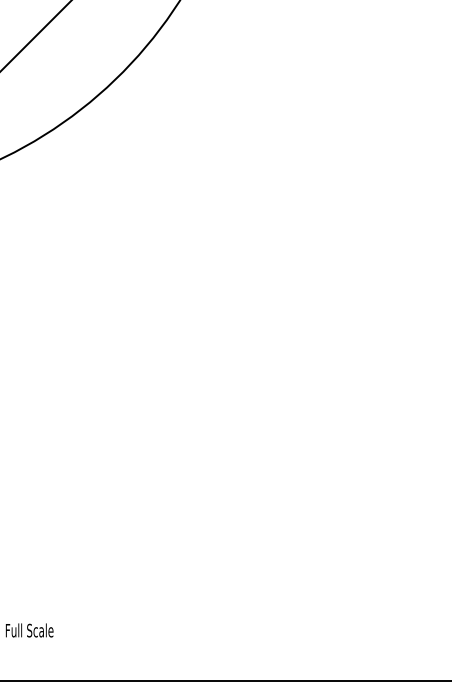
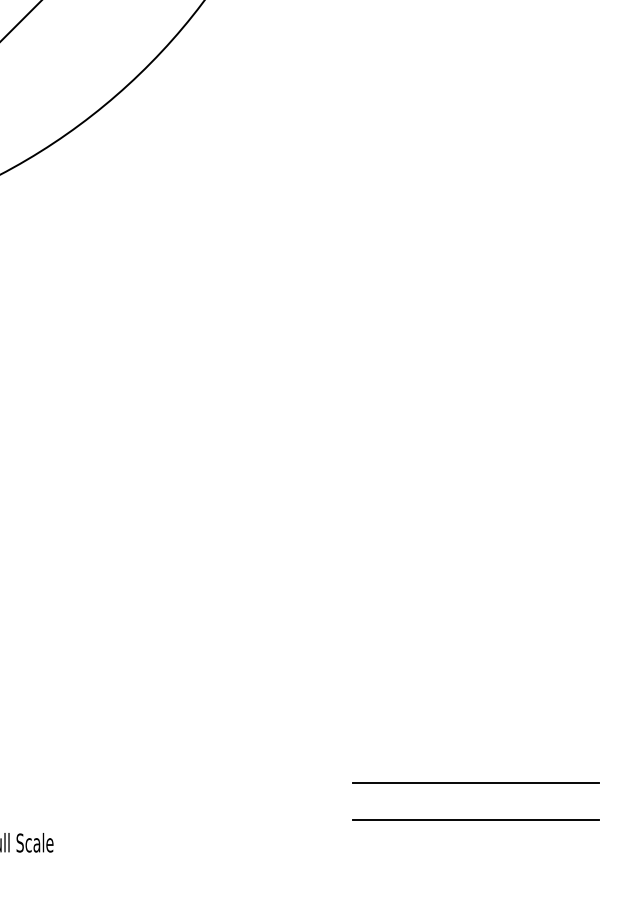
line: (355, 587) -> (475, 782), added
line: (355, 614) -> (475, 820), added

